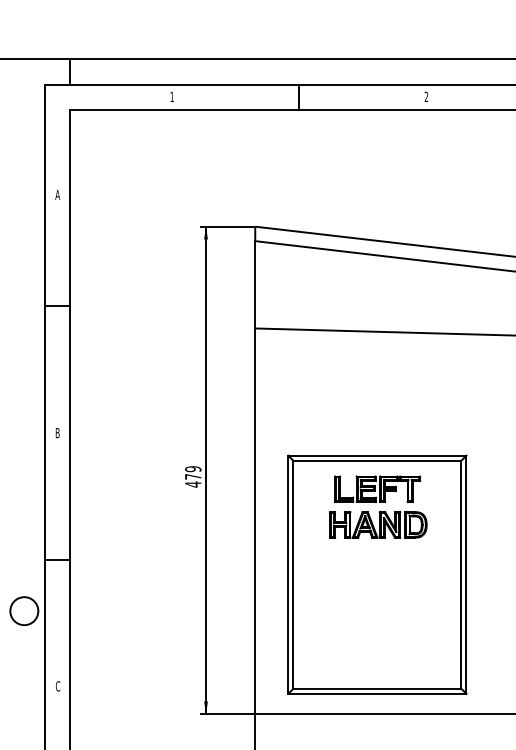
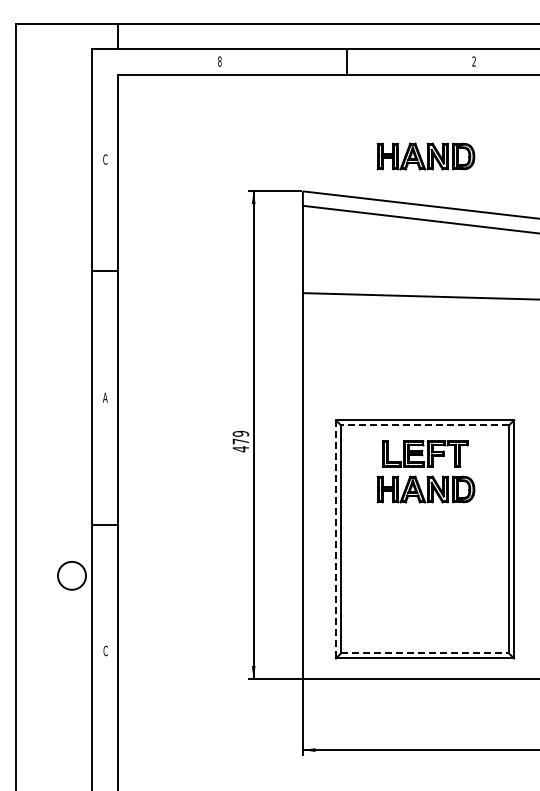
text: (171, 96) -> (219, 61), 1 -> 8
part: (377, 191) -> (425, 156), added
text: (57, 194) -> (105, 159), A -> C
text: (57, 432) -> (105, 397), B -> A
line: (377, 460) -> (425, 425), solid -> dashed
line: (287, 574) -> (335, 539), solid -> dashed
line: (377, 688) -> (425, 653), solid -> dashed

